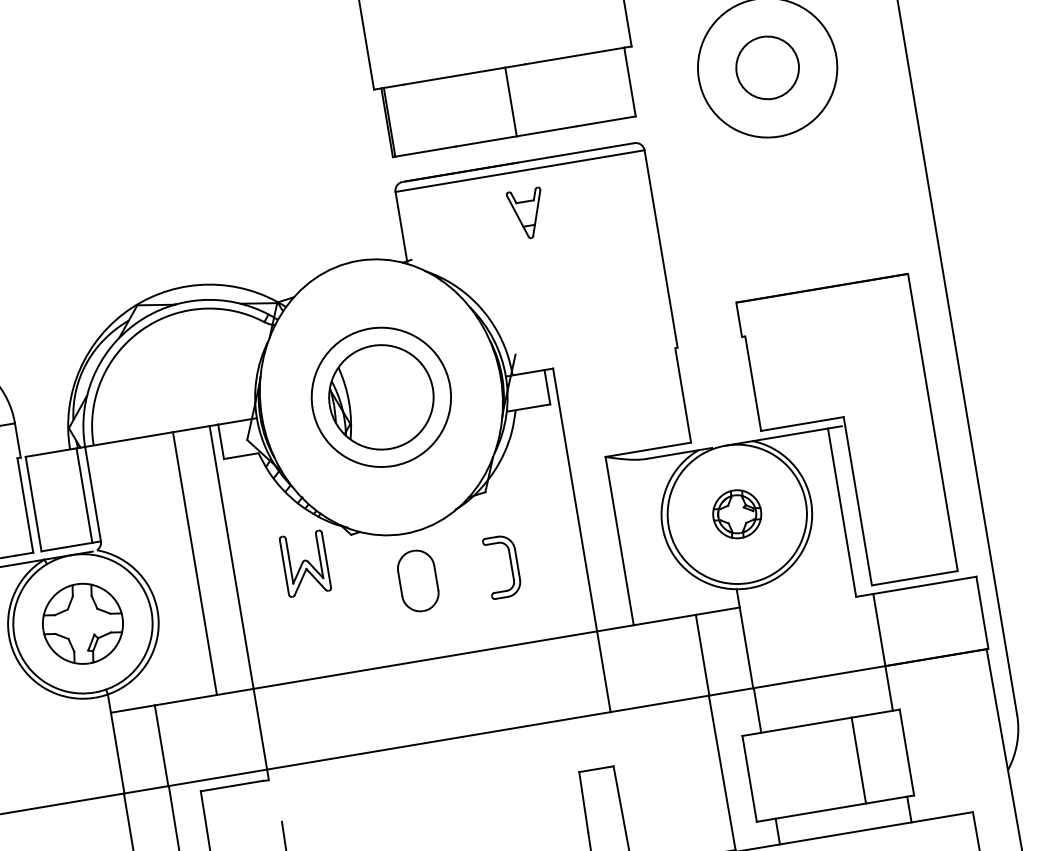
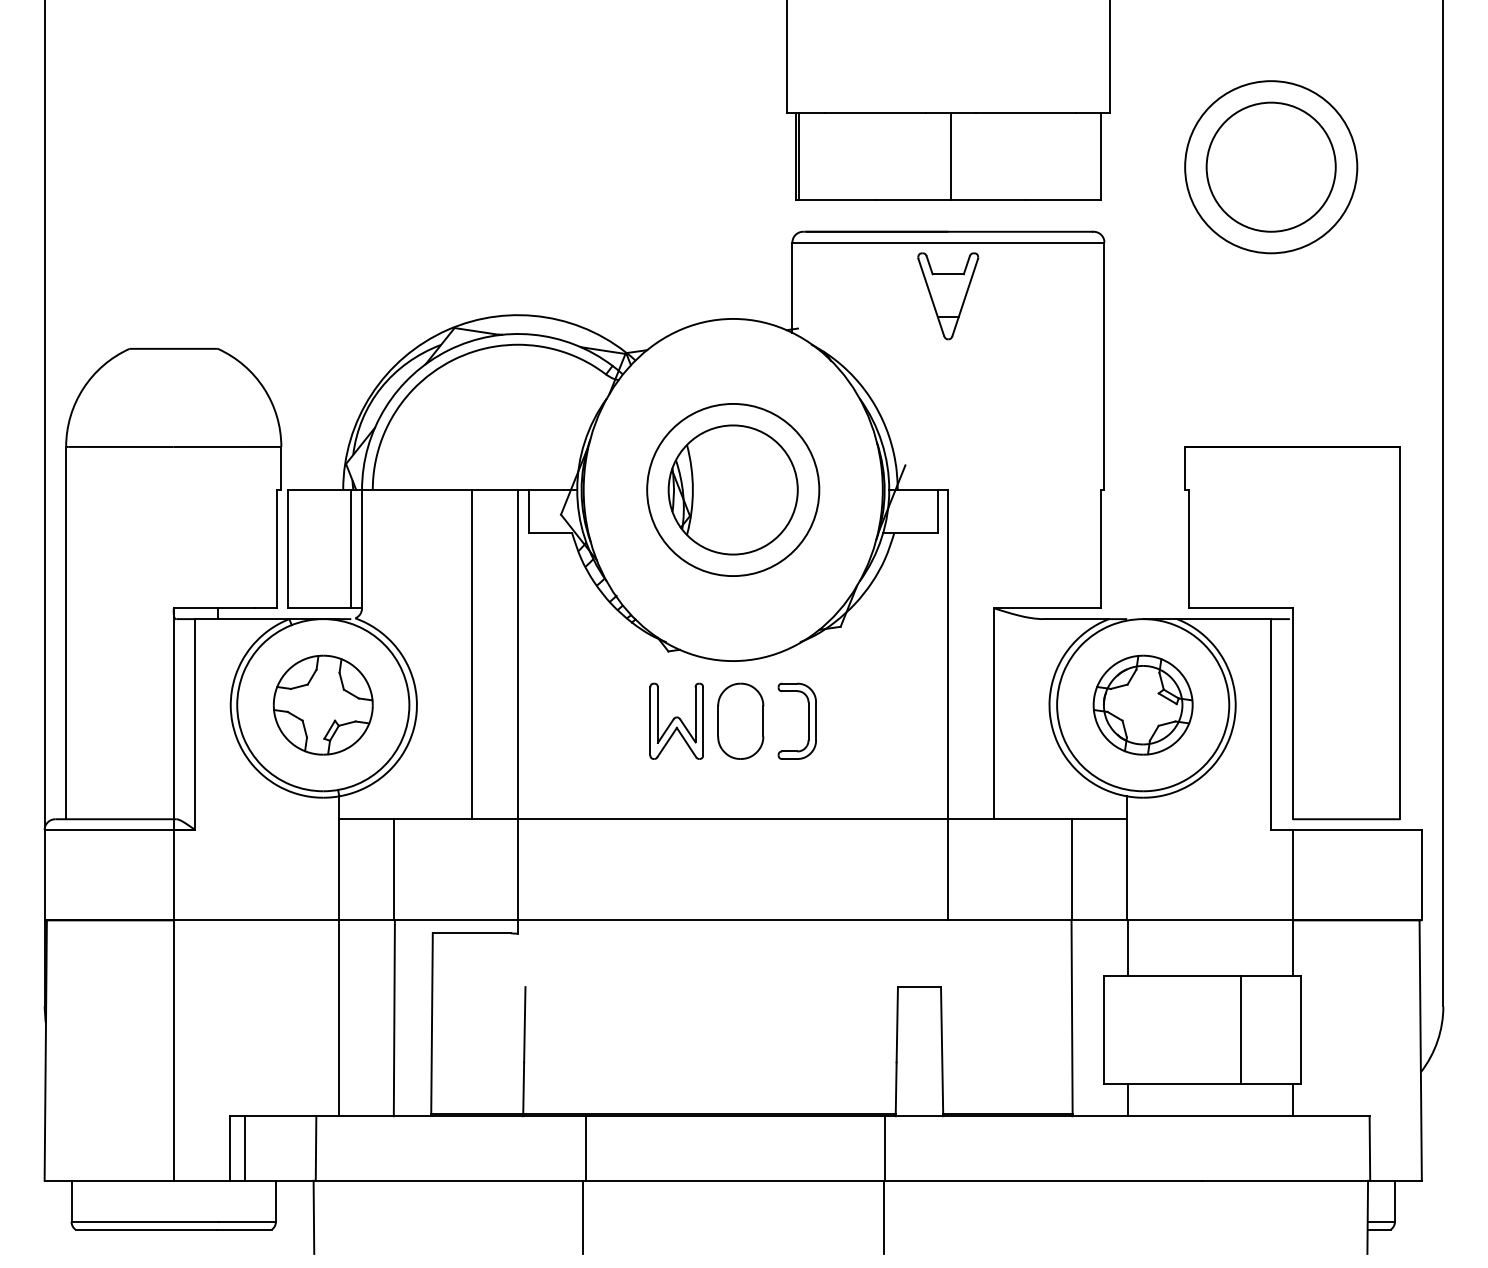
circle: (766, 67) -> (1270, 166), size x1.67
part: (527, 214) -> (948, 296), size x1.43
part: (736, 513) -> (1142, 704), size x1.67
part: (305, 563) -> (676, 720), moved
part: (511, 564) -> (808, 720), moved

